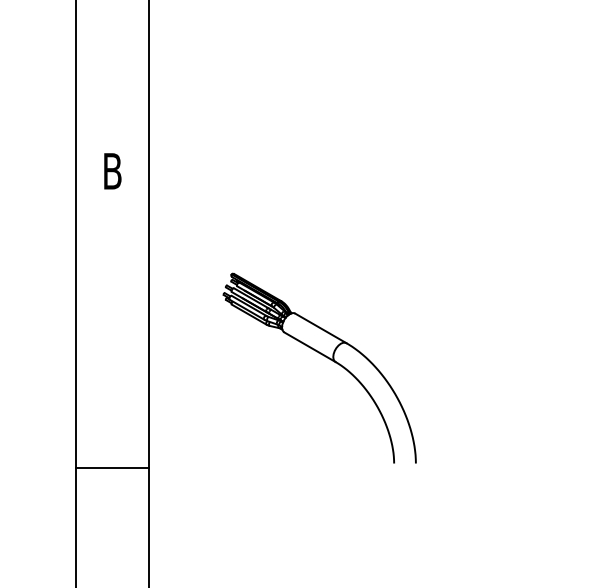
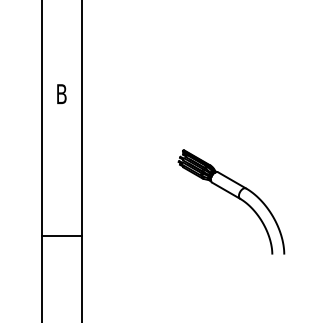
part: (319, 366) -> (231, 201), moved
line: (112, 468) -> (61, 236), moved

